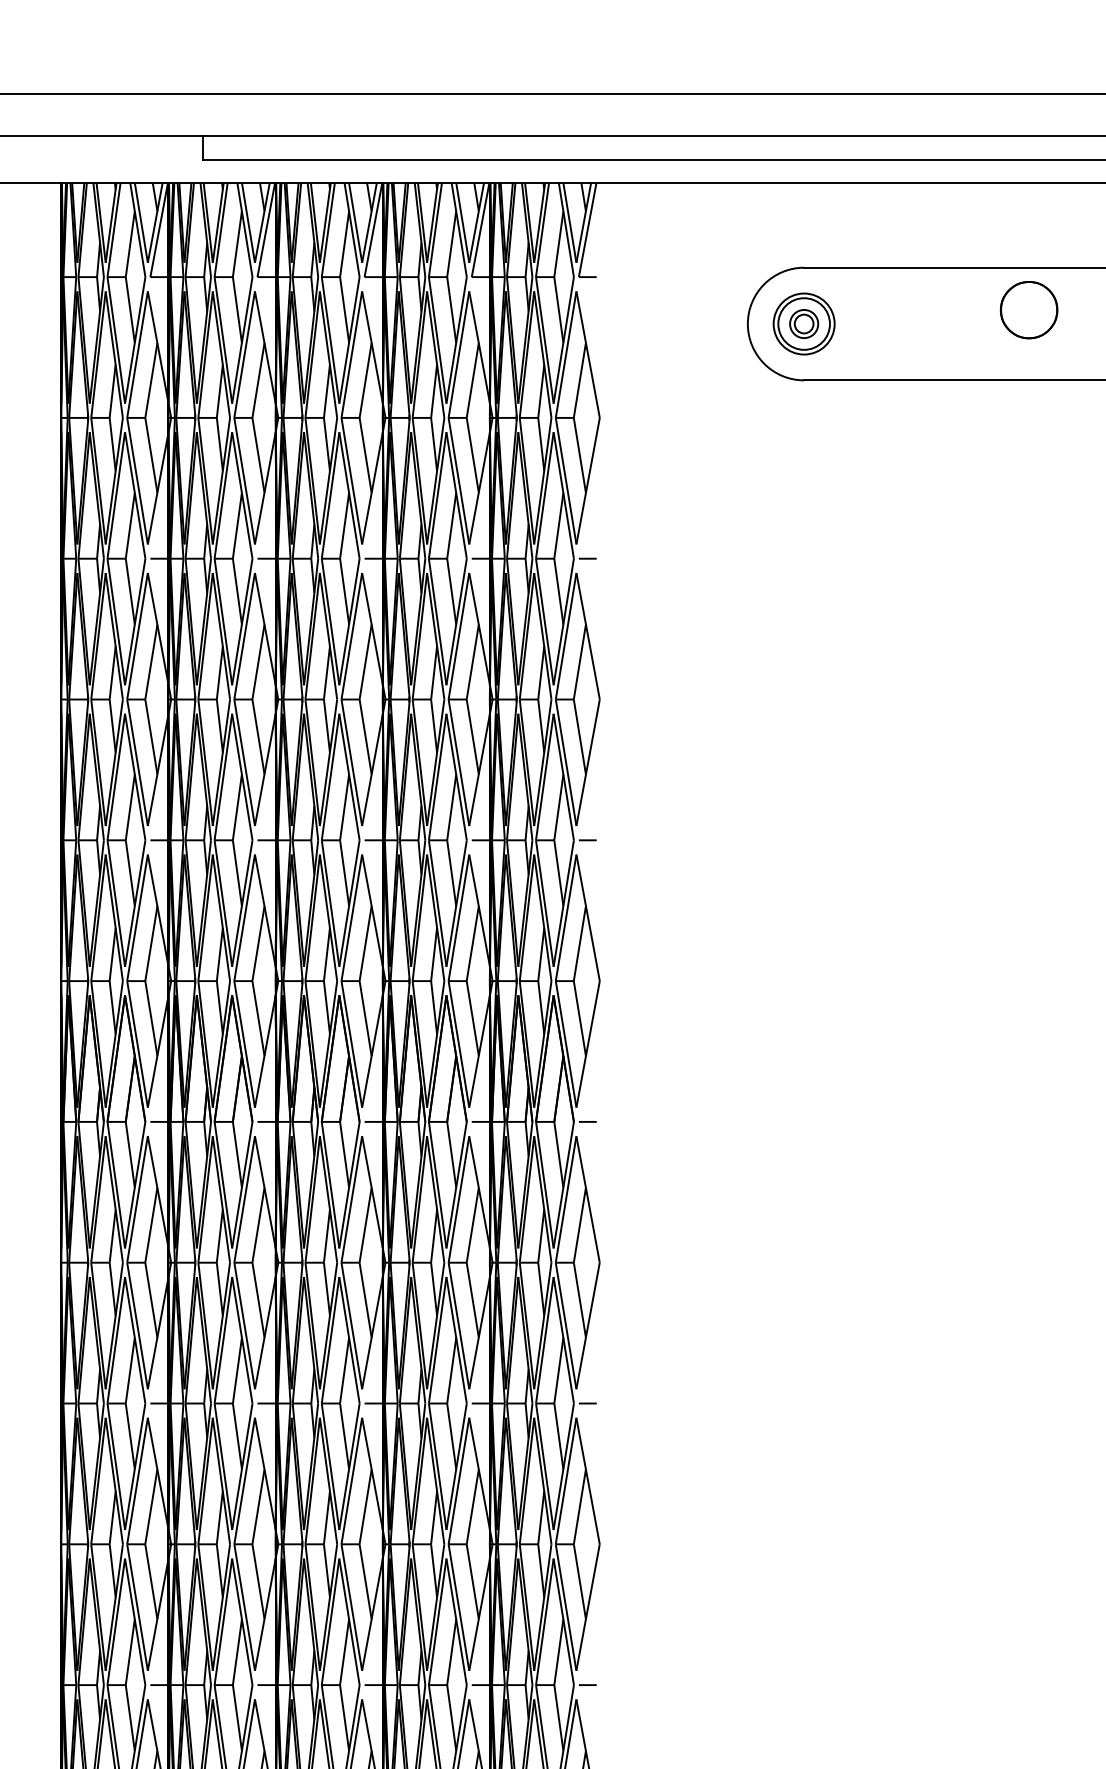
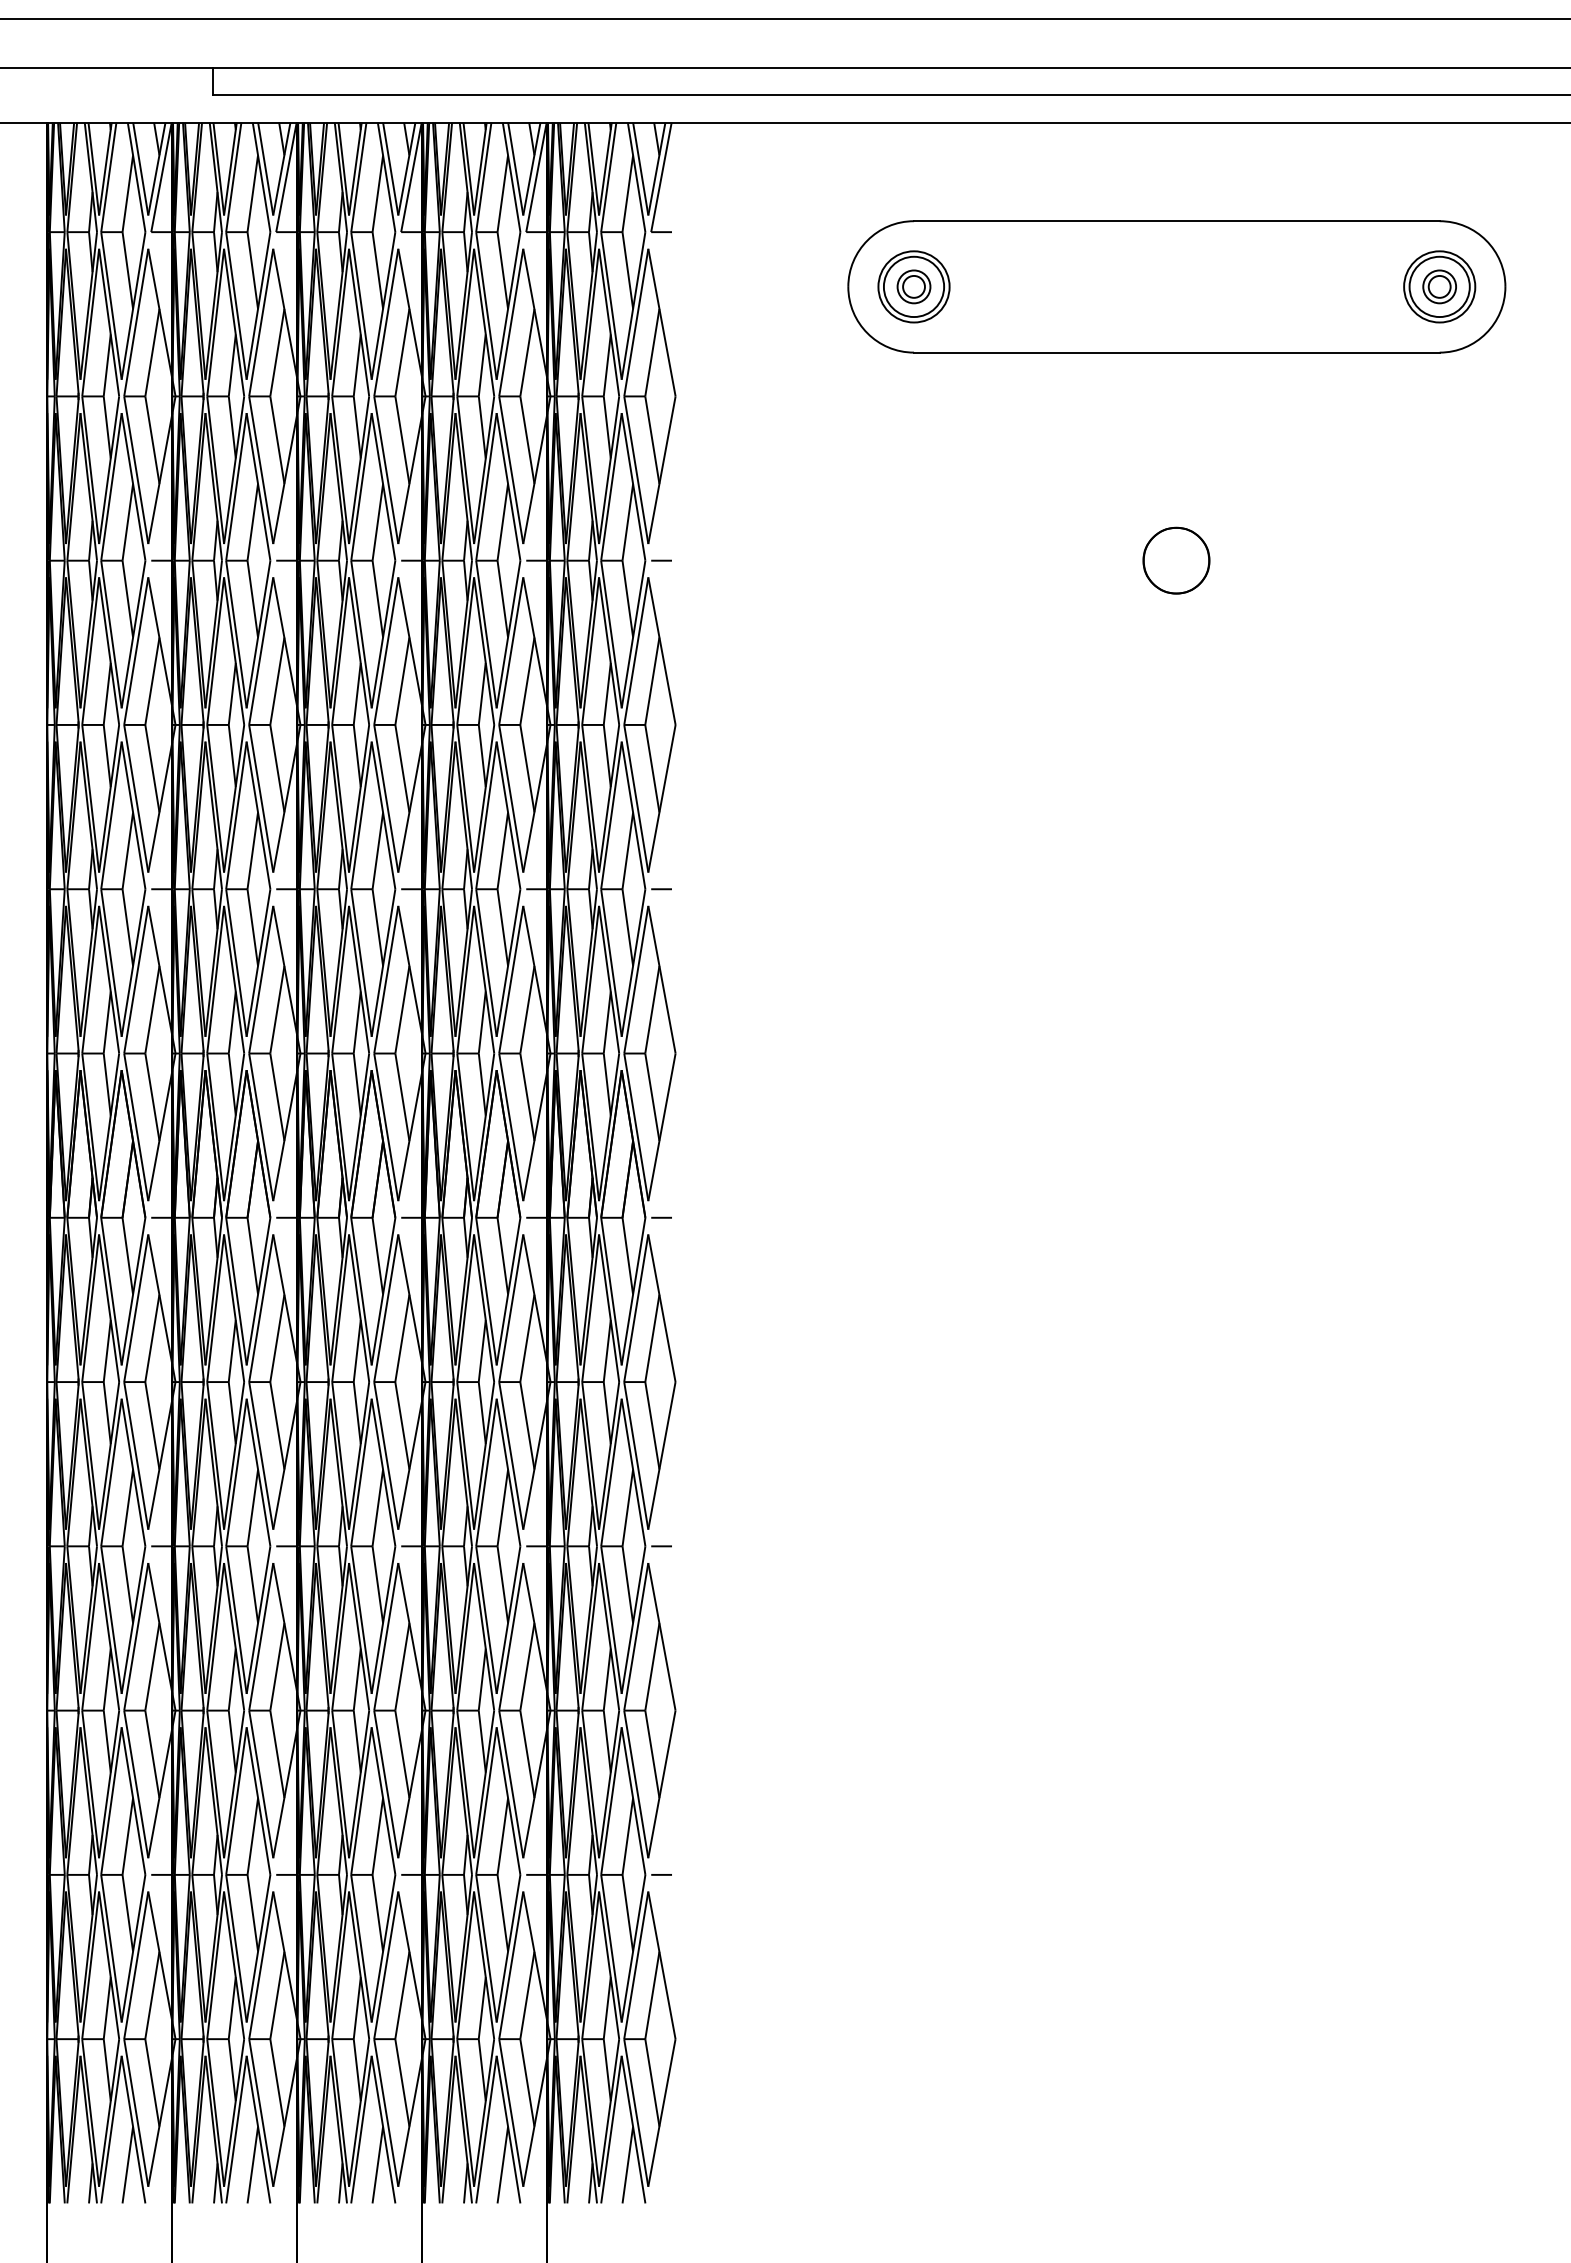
part: (1029, 309) -> (1176, 560), moved

